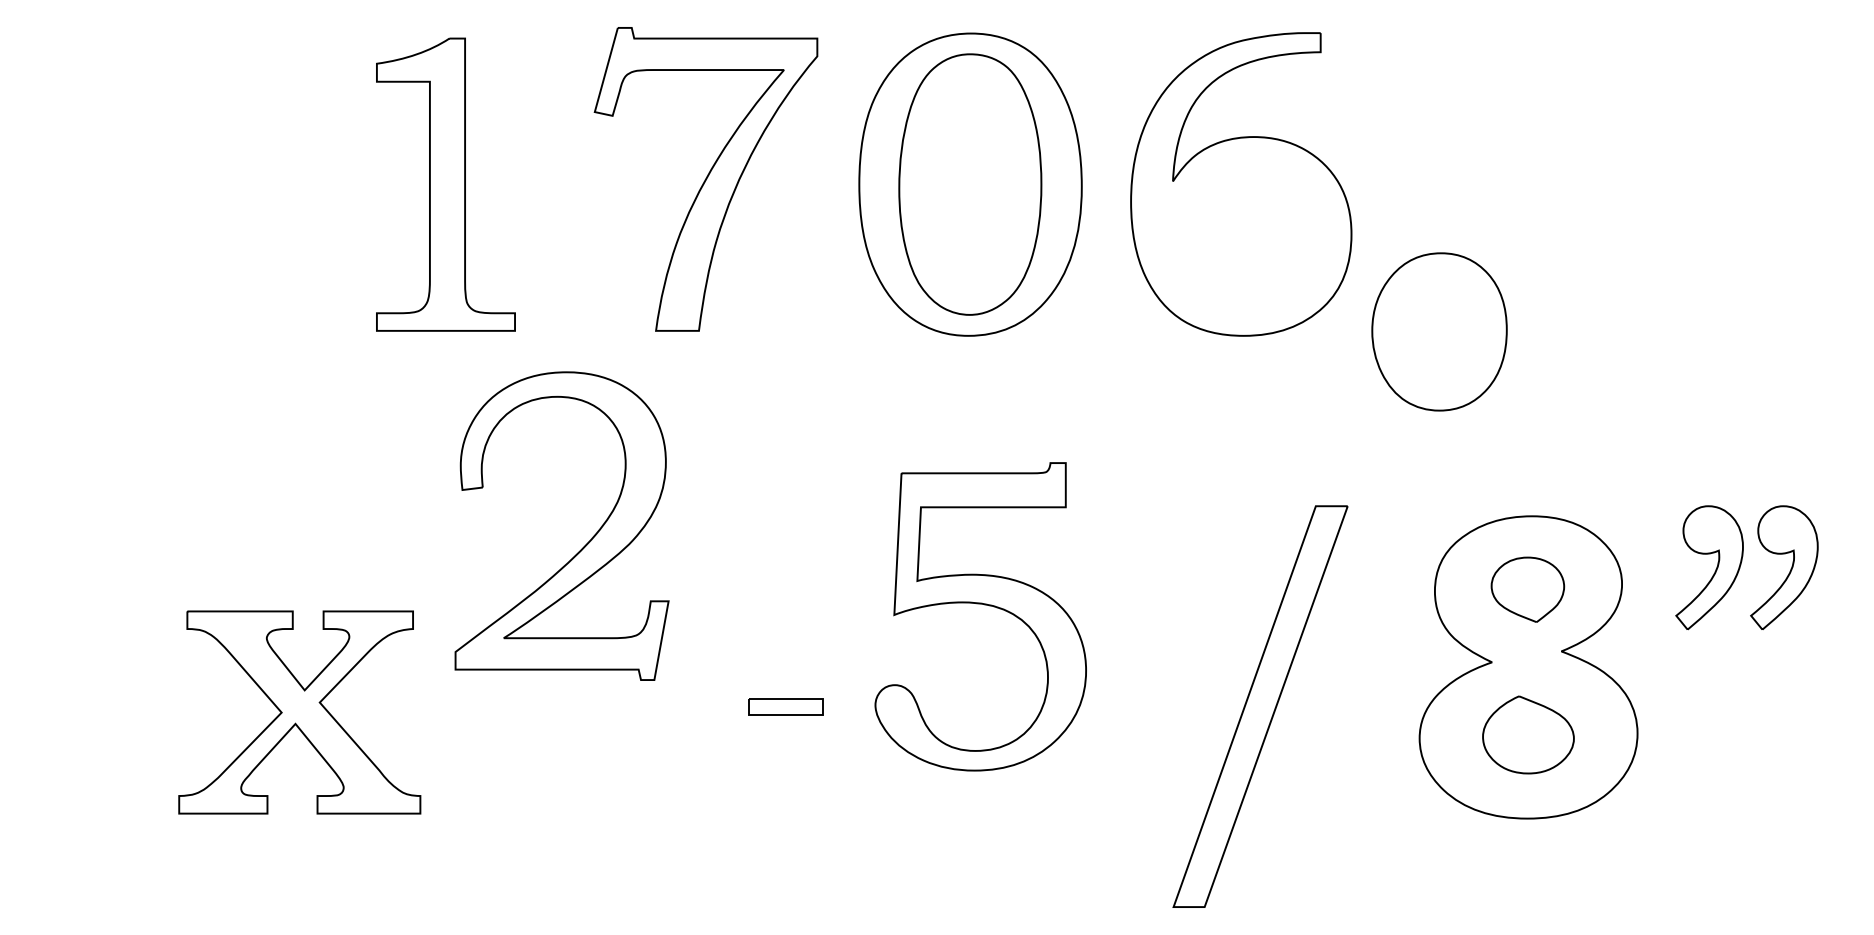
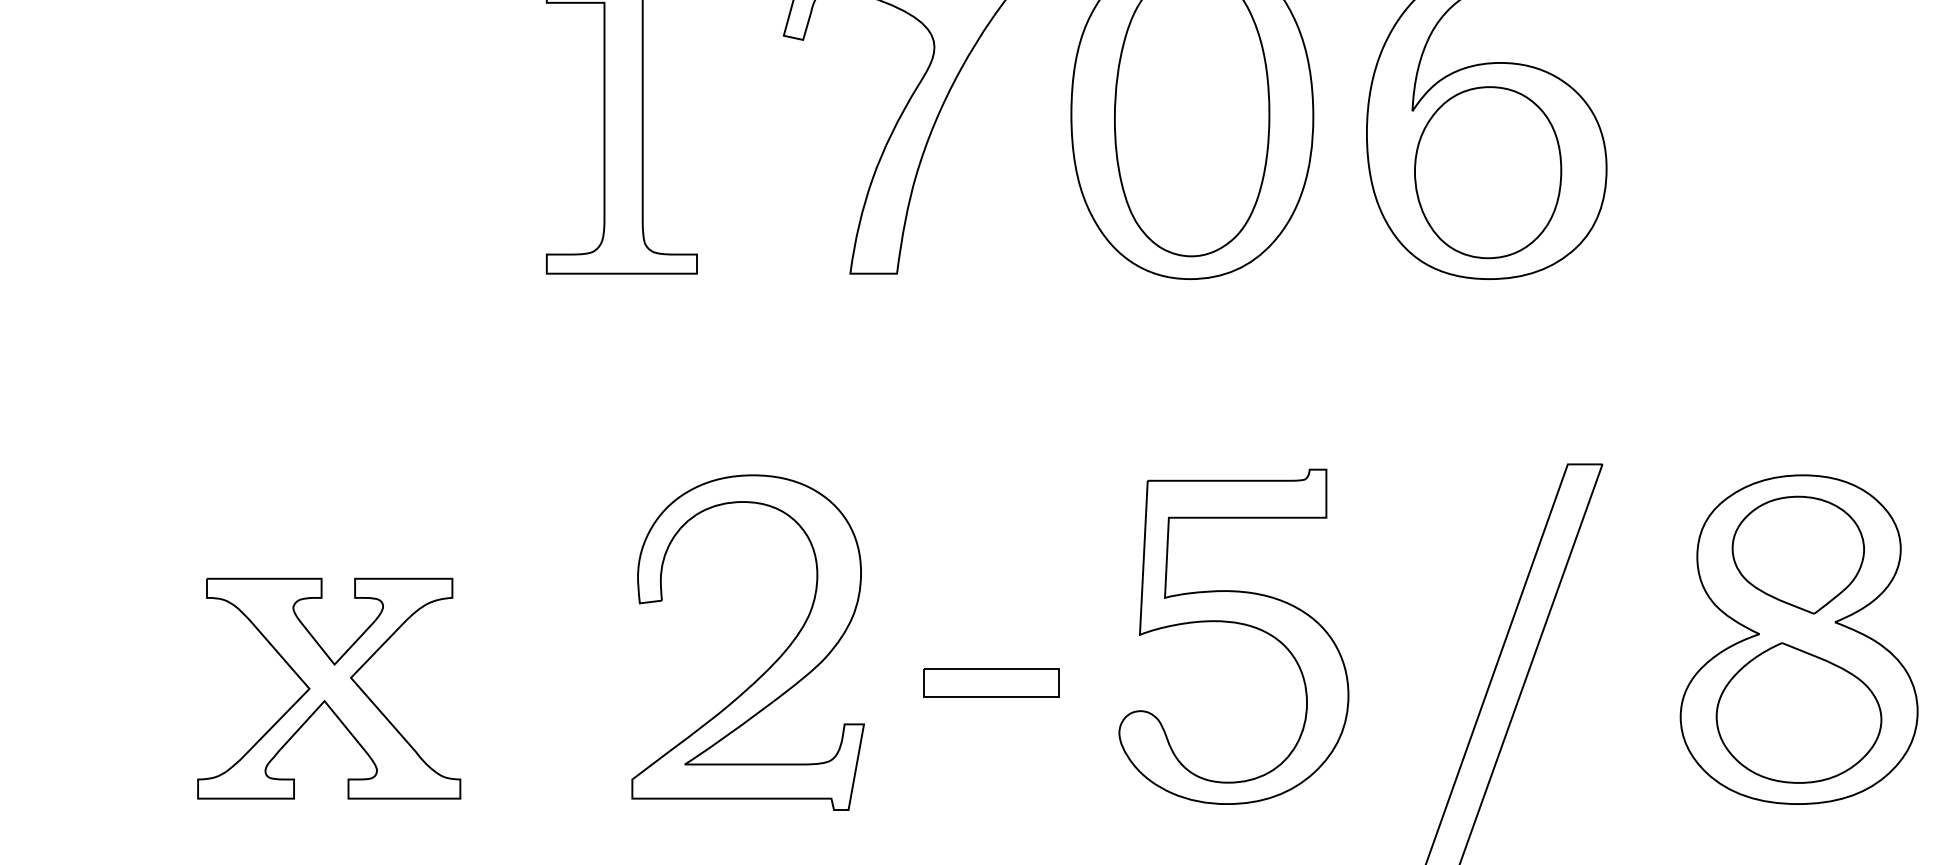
part: (1439, 331) -> (1488, 172), moved
part: (583, 546) -> (771, 664), moved
part: (1527, 589) -> (1797, 554), size x1.67
part: (984, 605) -> (1237, 624), moved
part: (785, 706) -> (991, 682), size x1.67
part: (299, 712) -> (328, 688), moved
part: (1528, 734) -> (1799, 712), size x1.67

